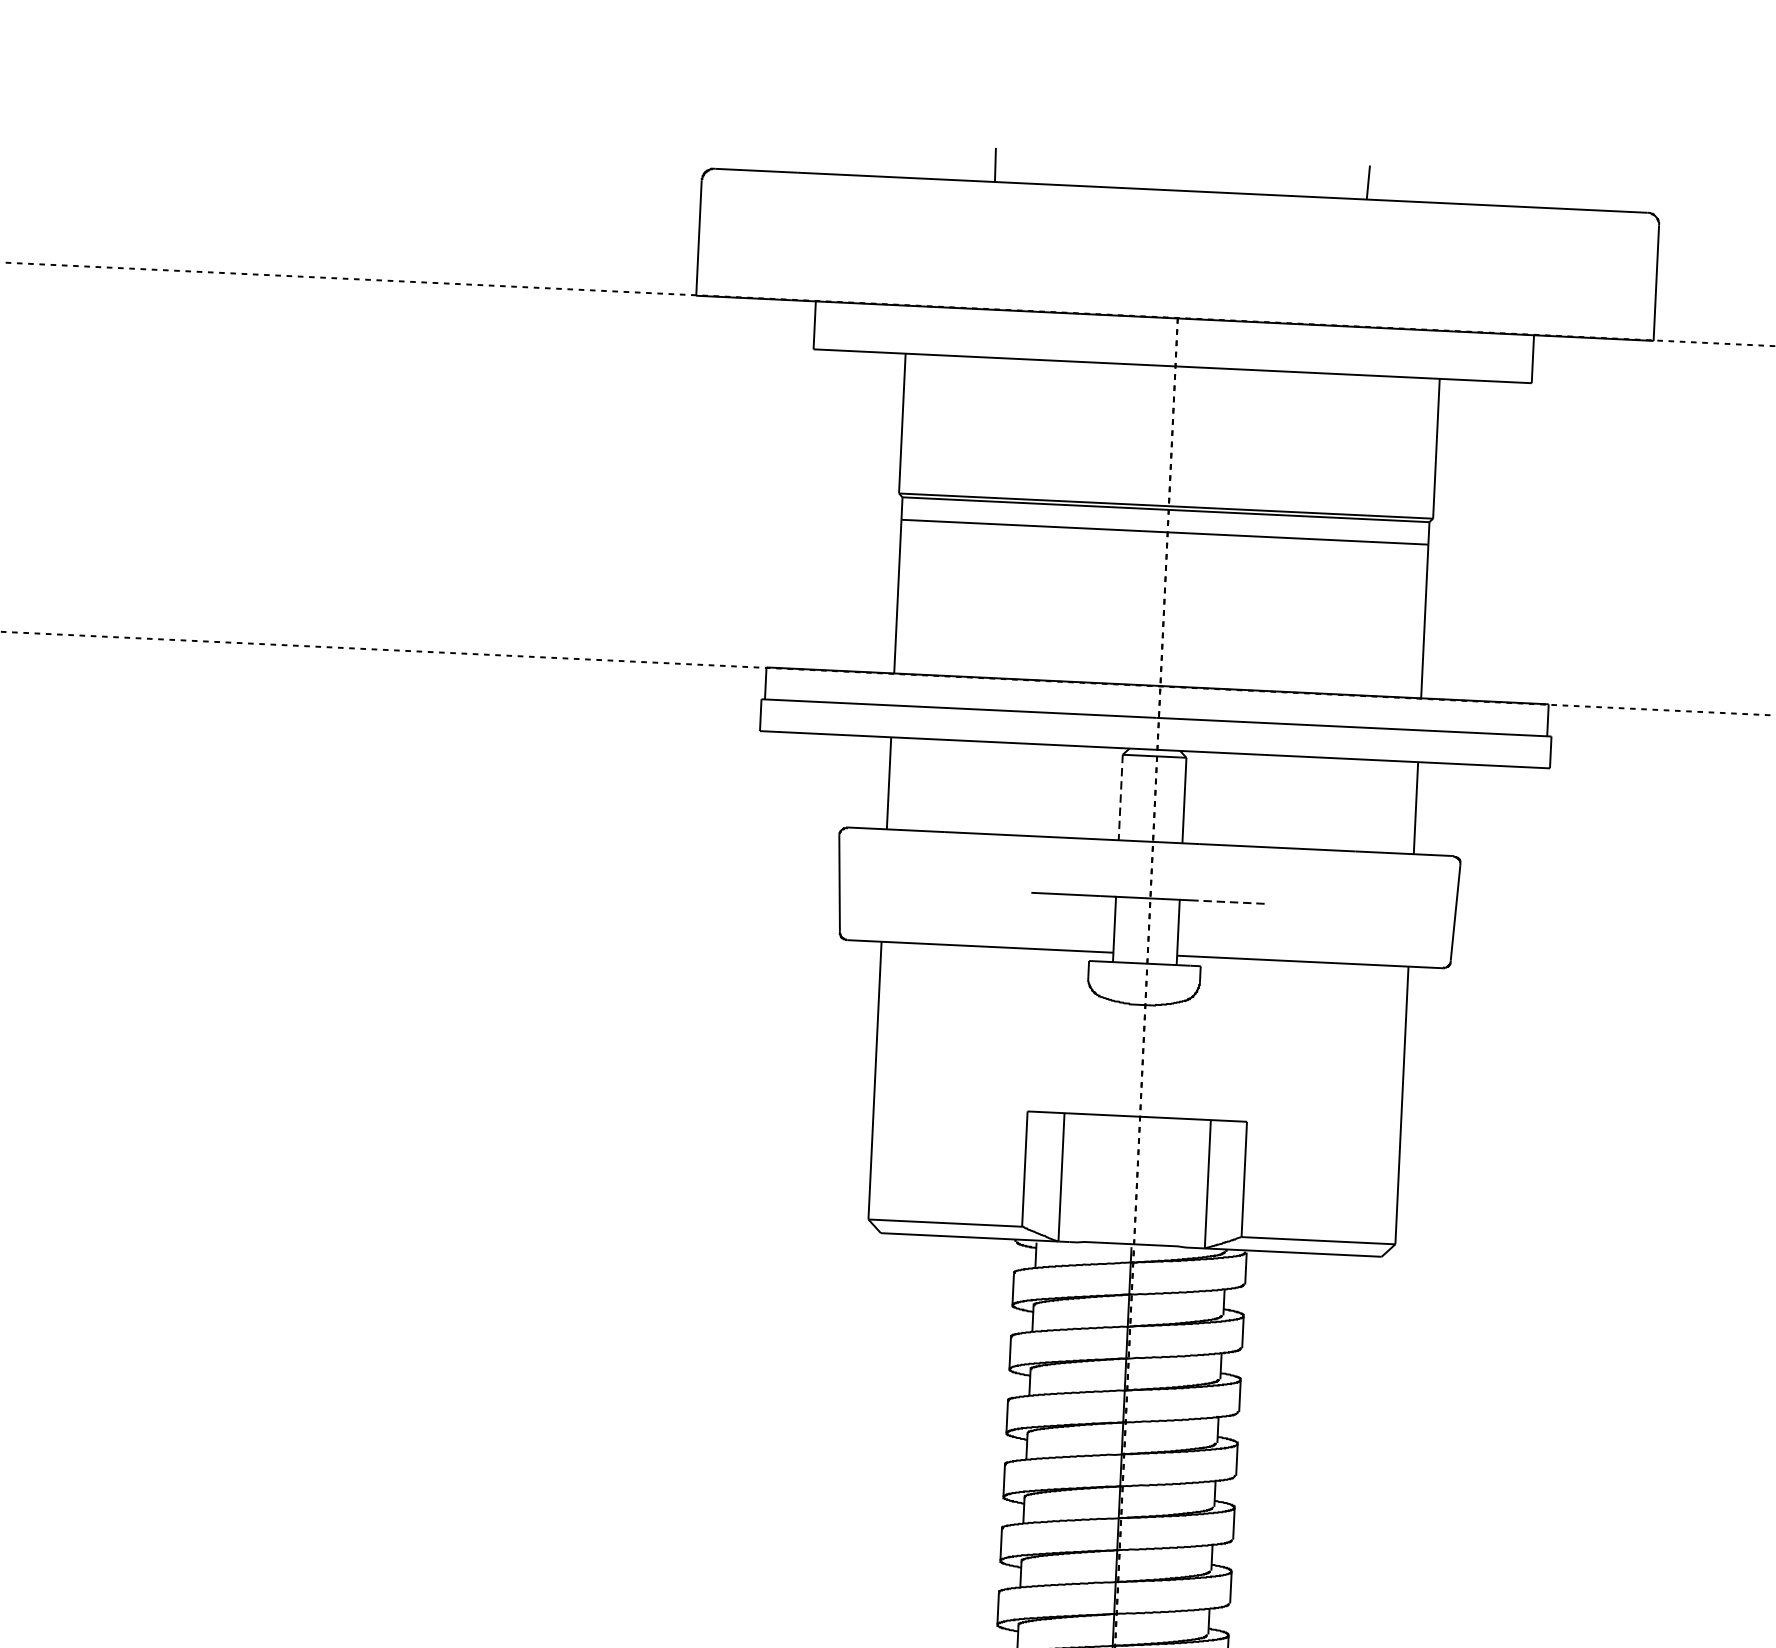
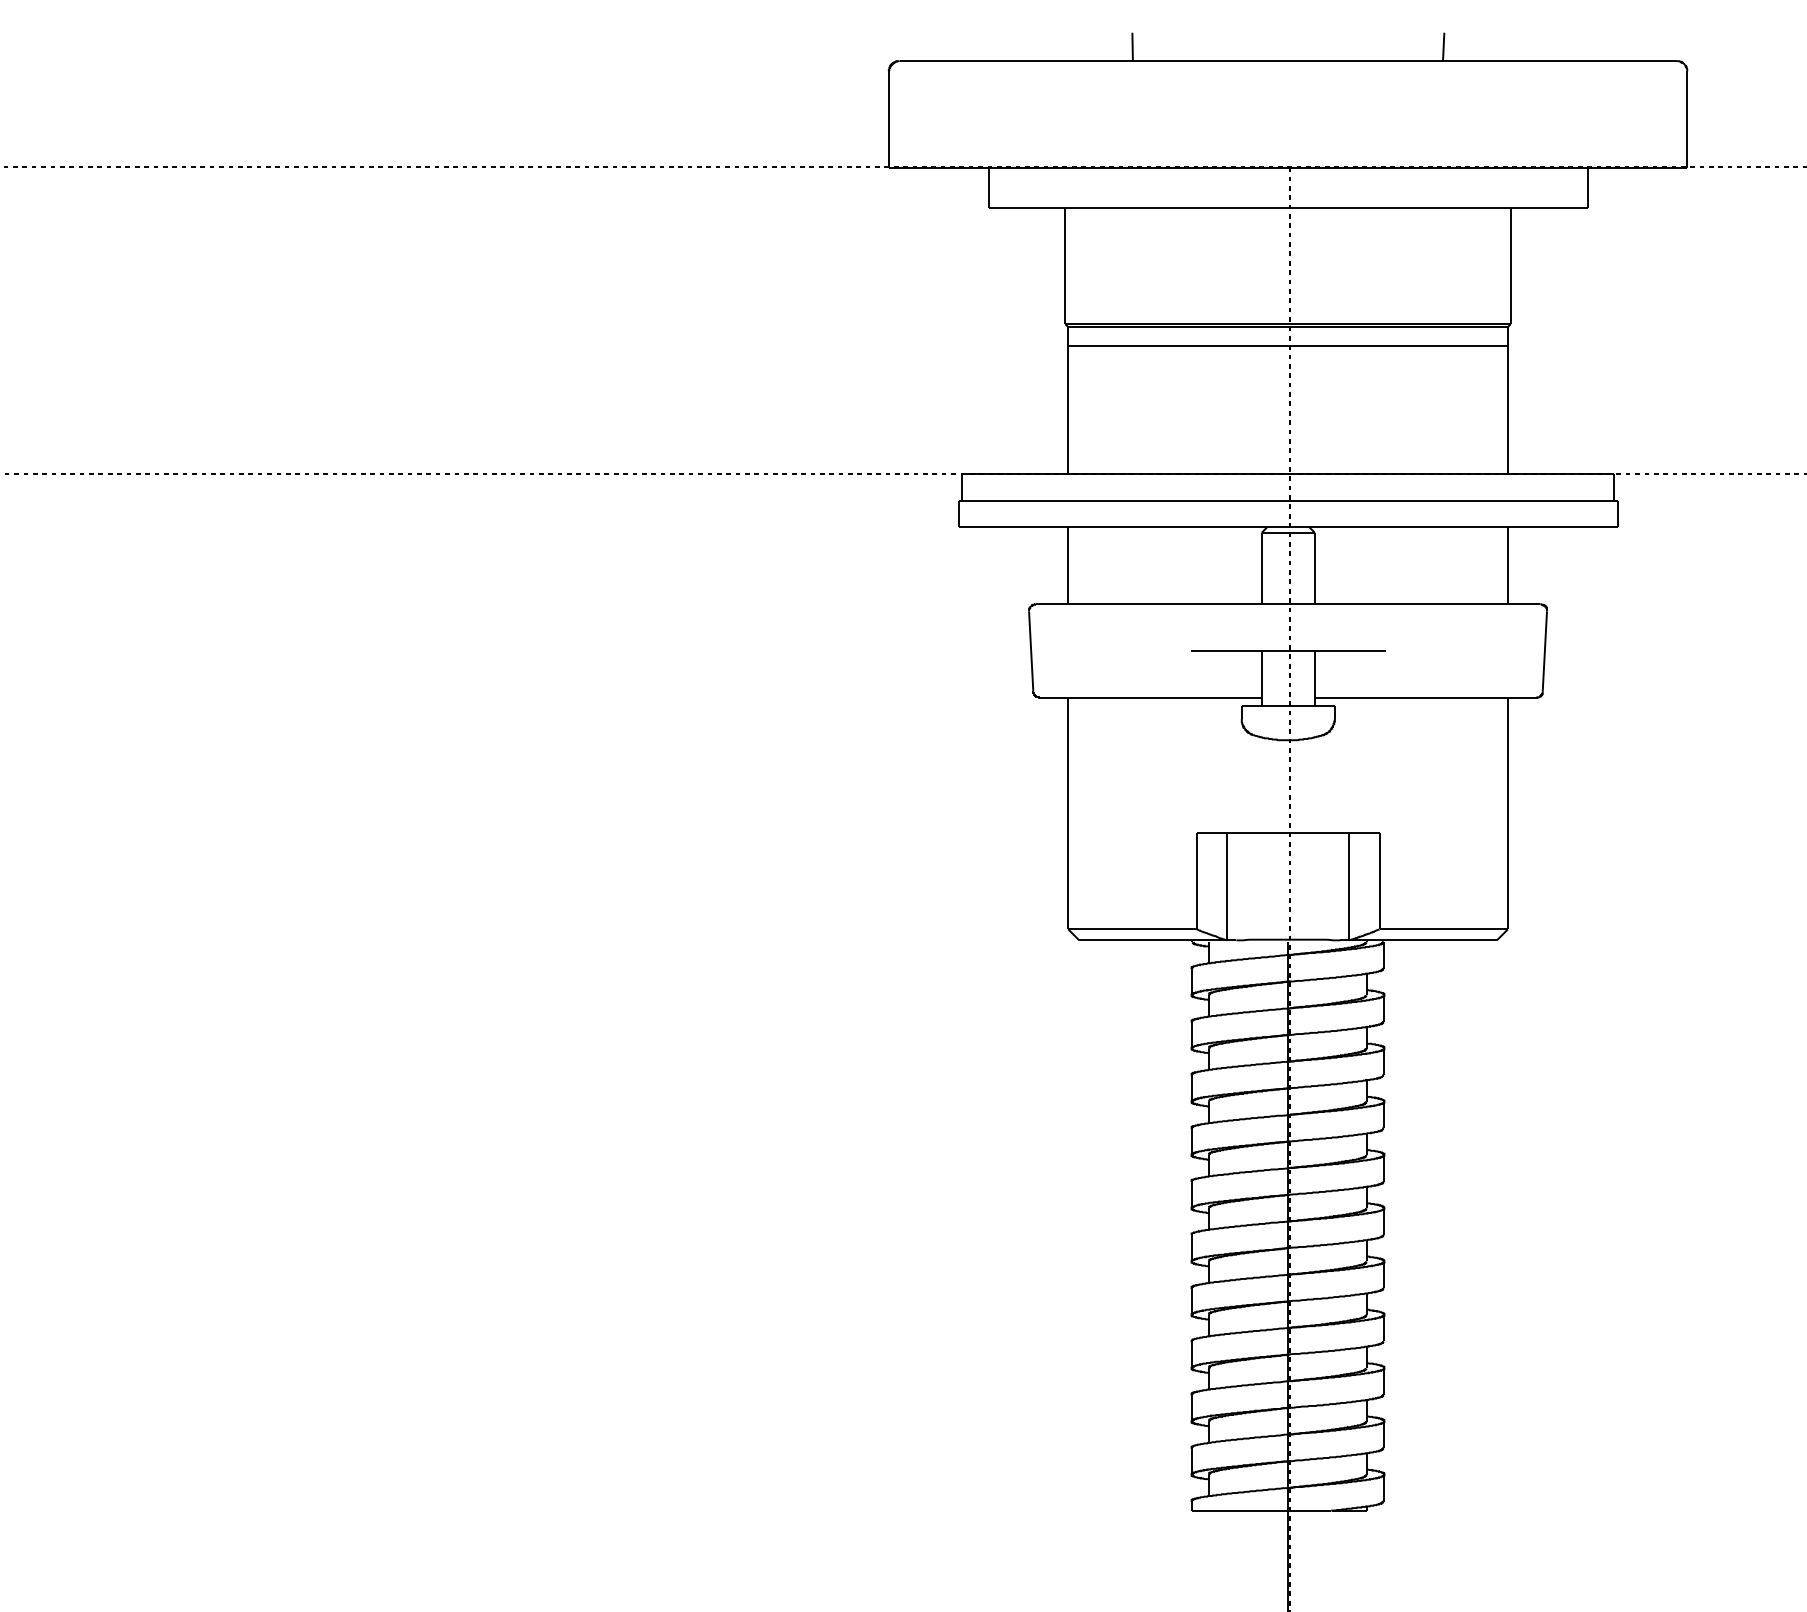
line: (1120, 797) -> (1261, 568), dashed -> solid
line: (1229, 902) -> (1356, 651), dashed -> solid

